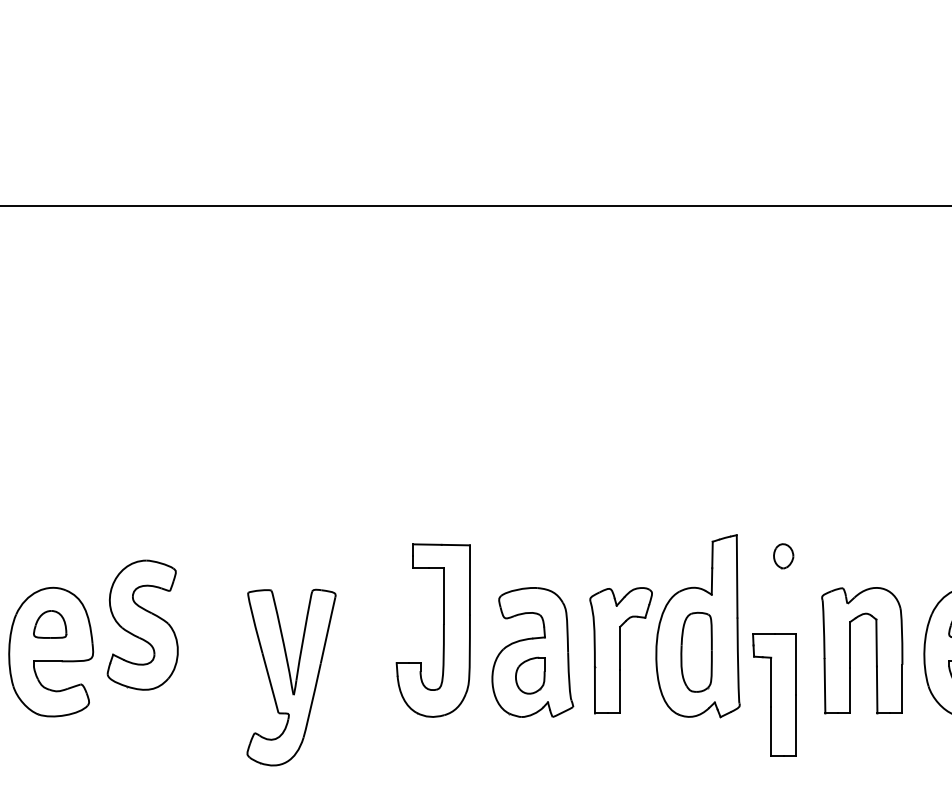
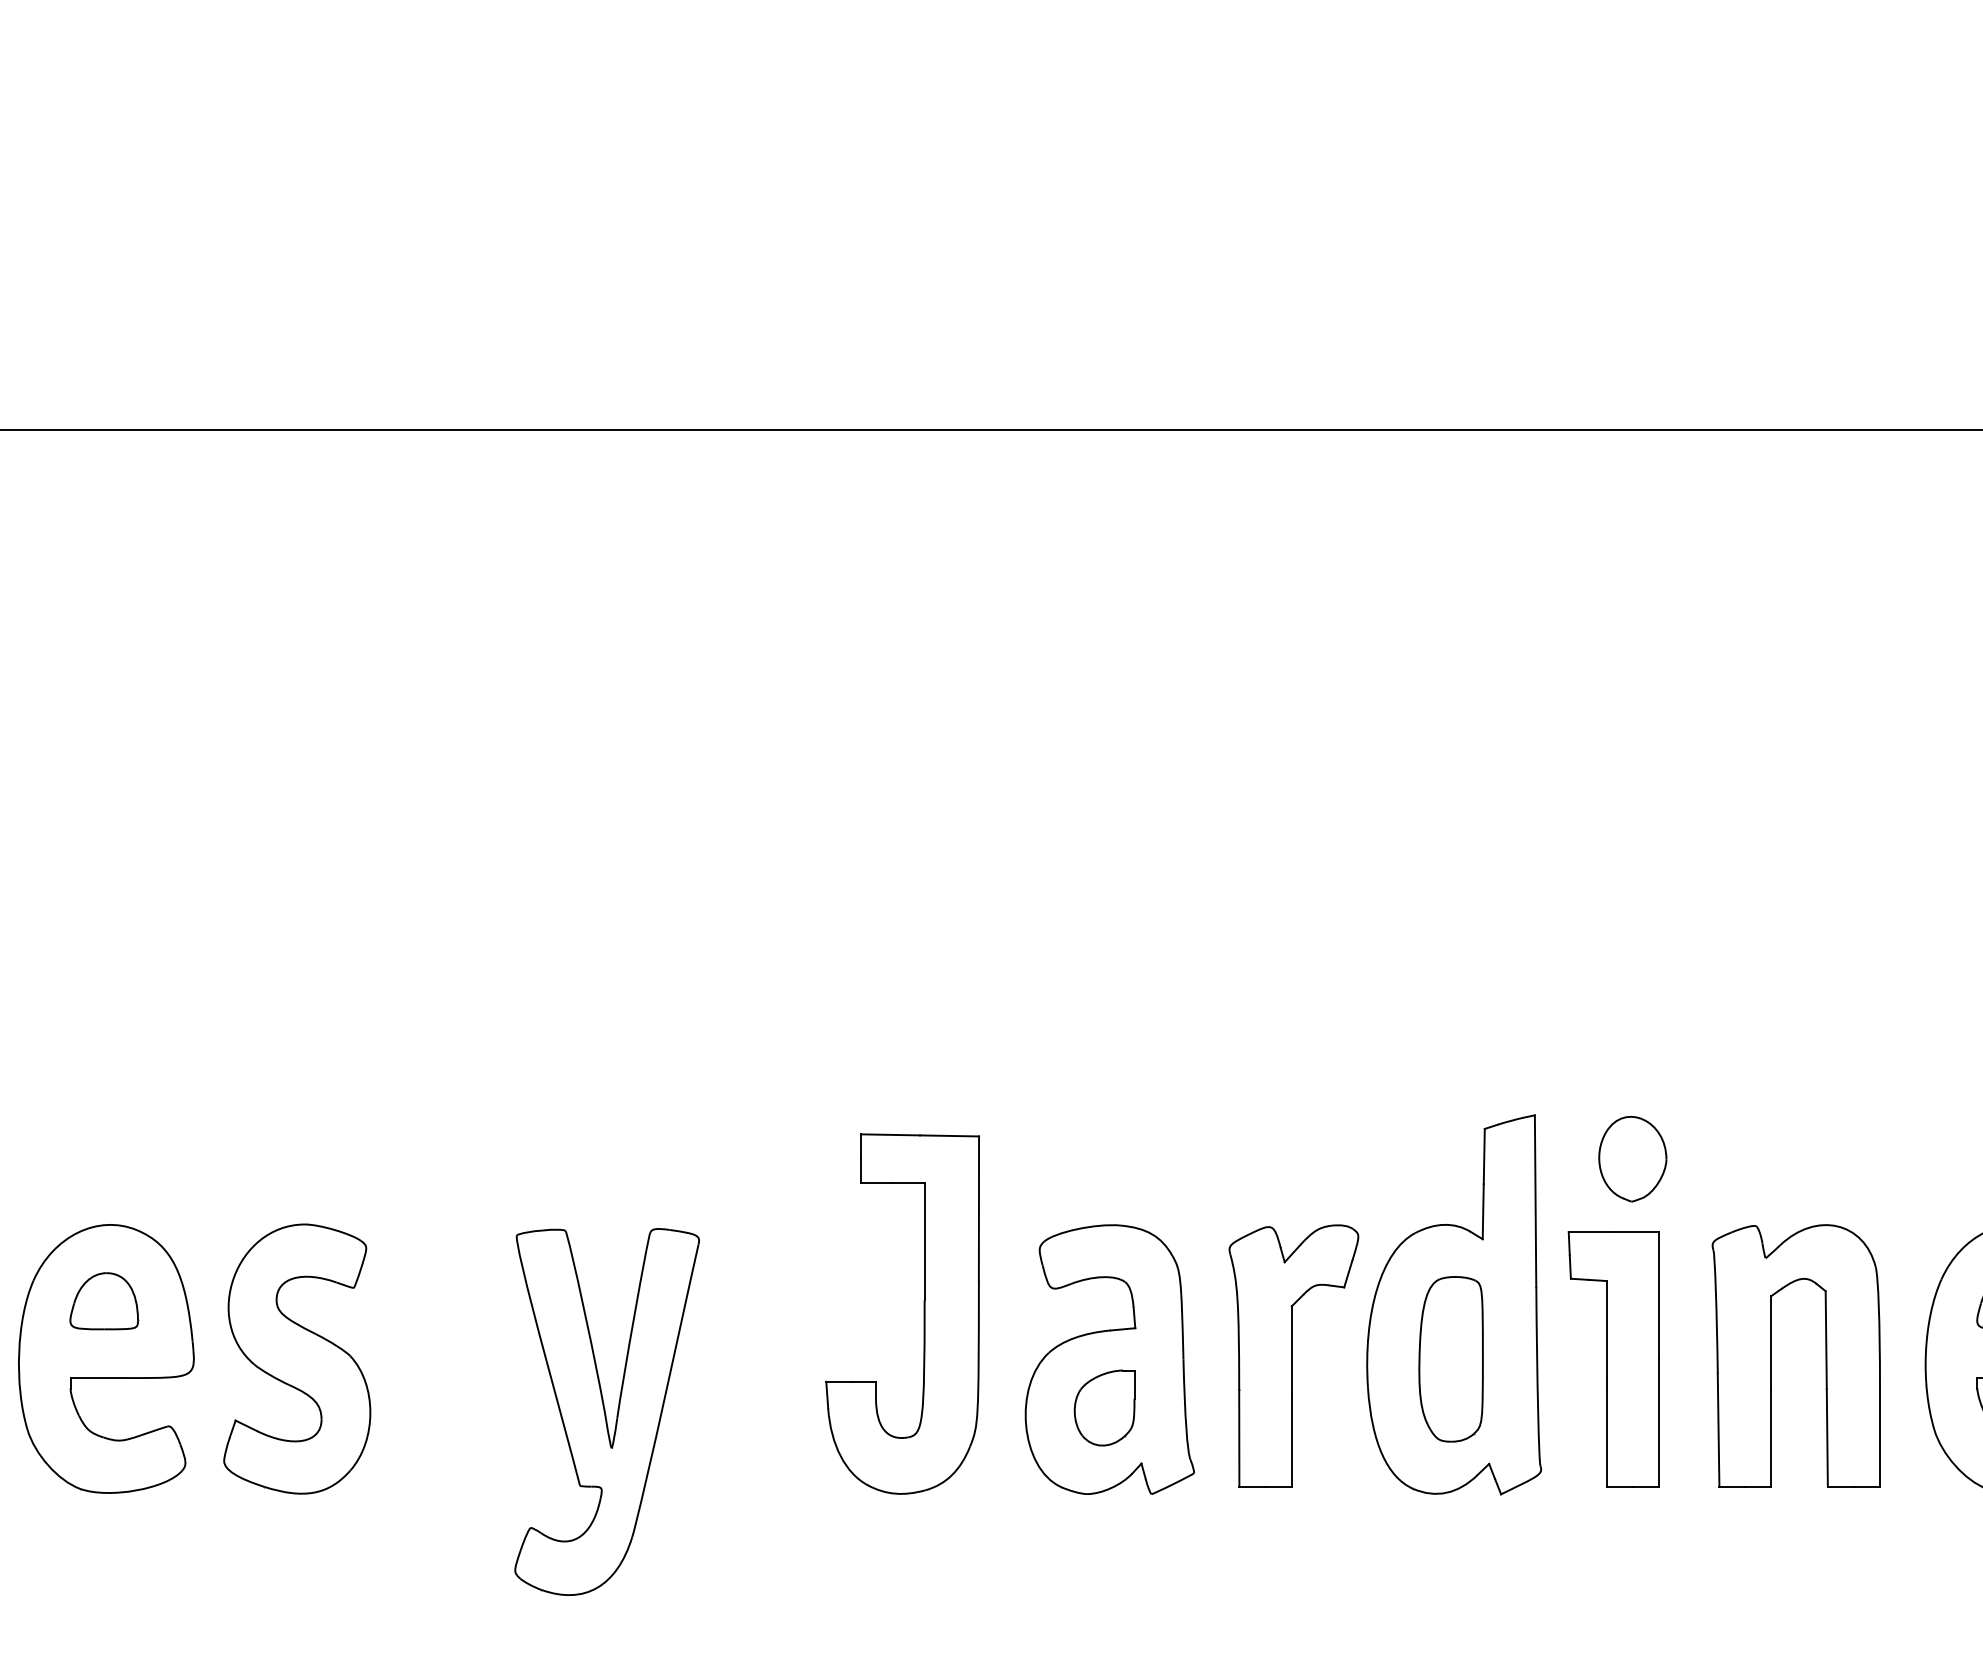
part: (783, 556) -> (1632, 1159), size x1.67
part: (142, 624) -> (296, 1357), moved
part: (774, 694) -> (1613, 1357), moved

